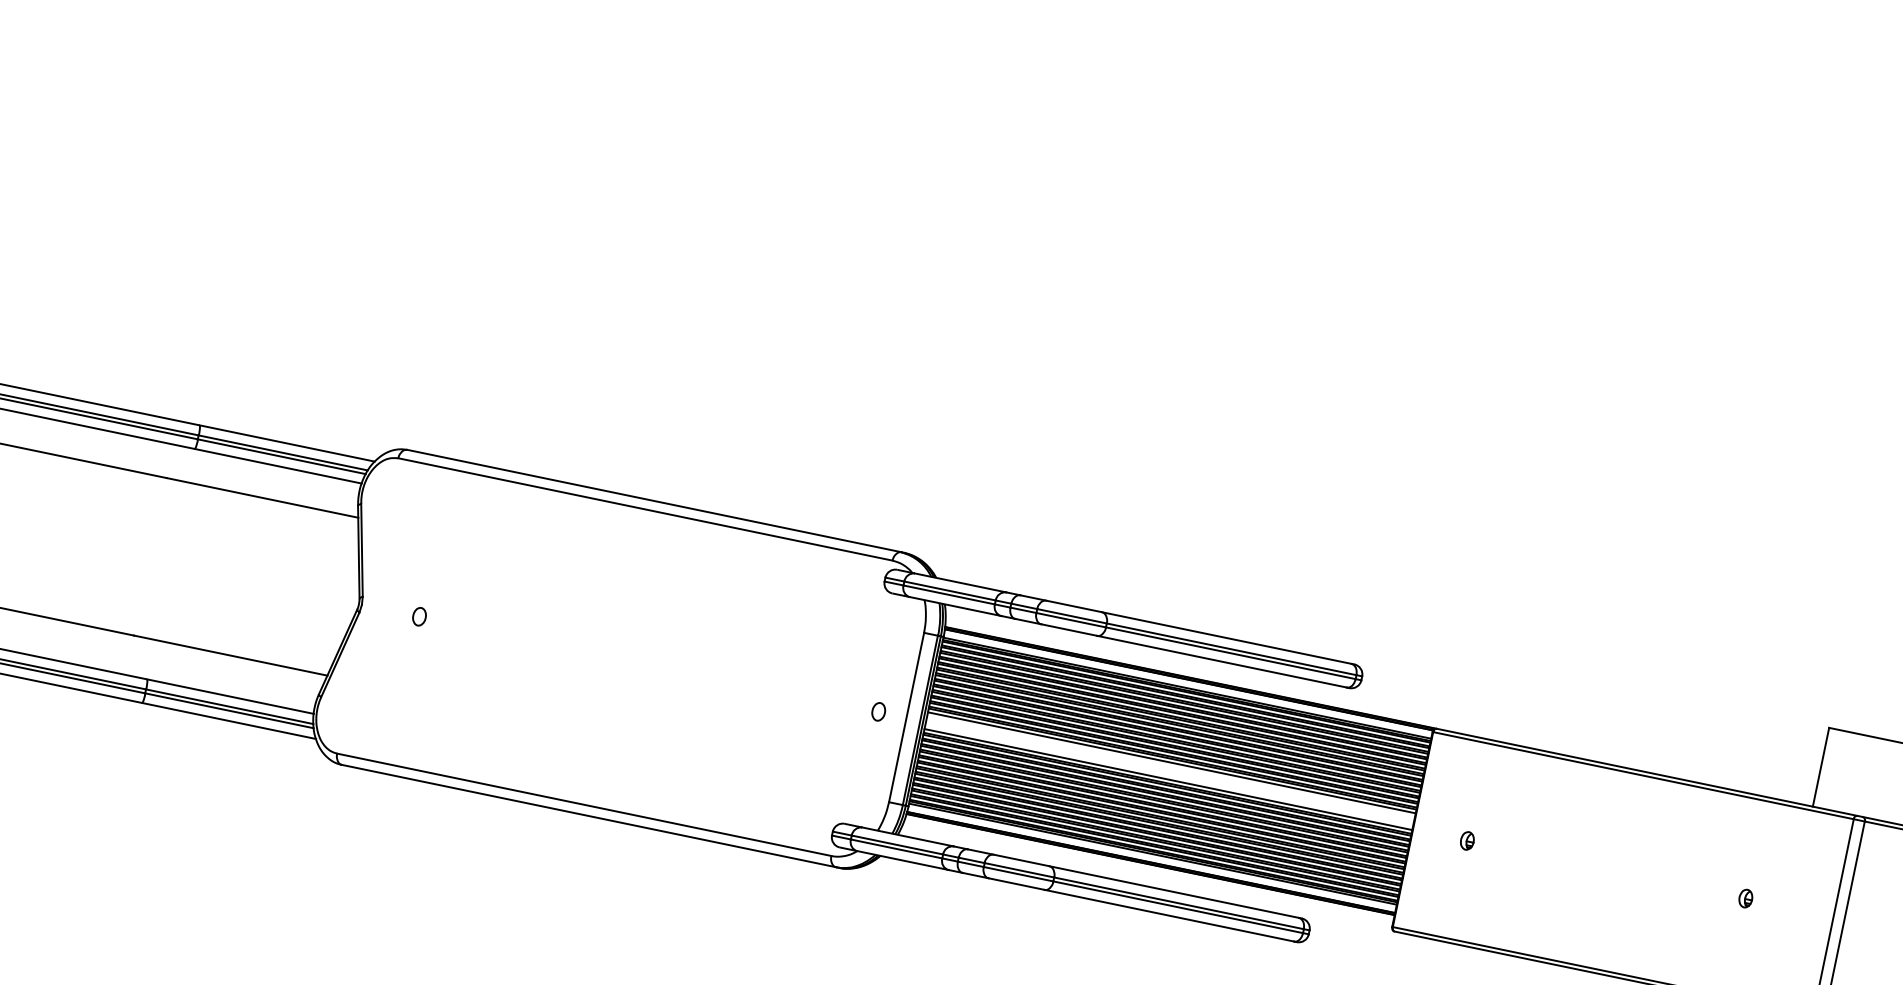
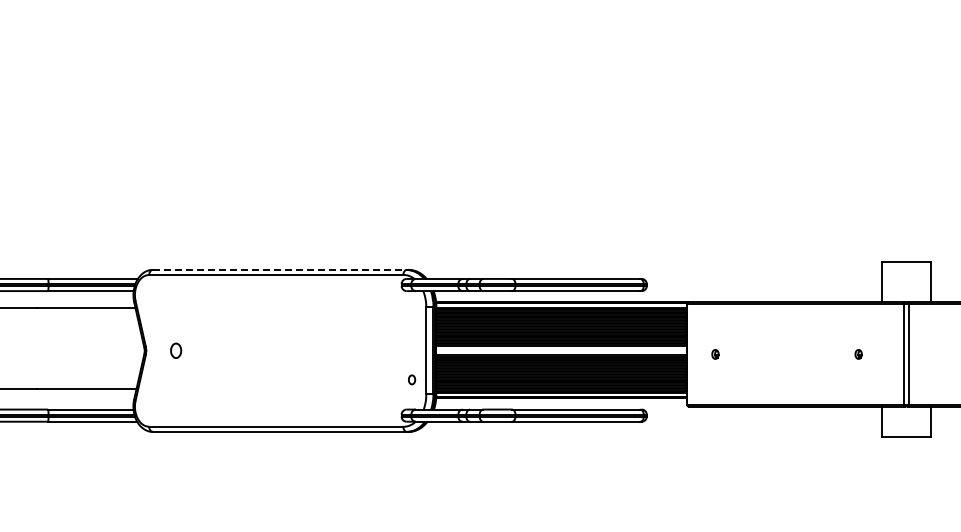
line: (655, 500) -> (280, 269), solid -> dashed
part: (418, 615) -> (175, 350), size x1.6
part: (879, 711) -> (412, 379), moved

